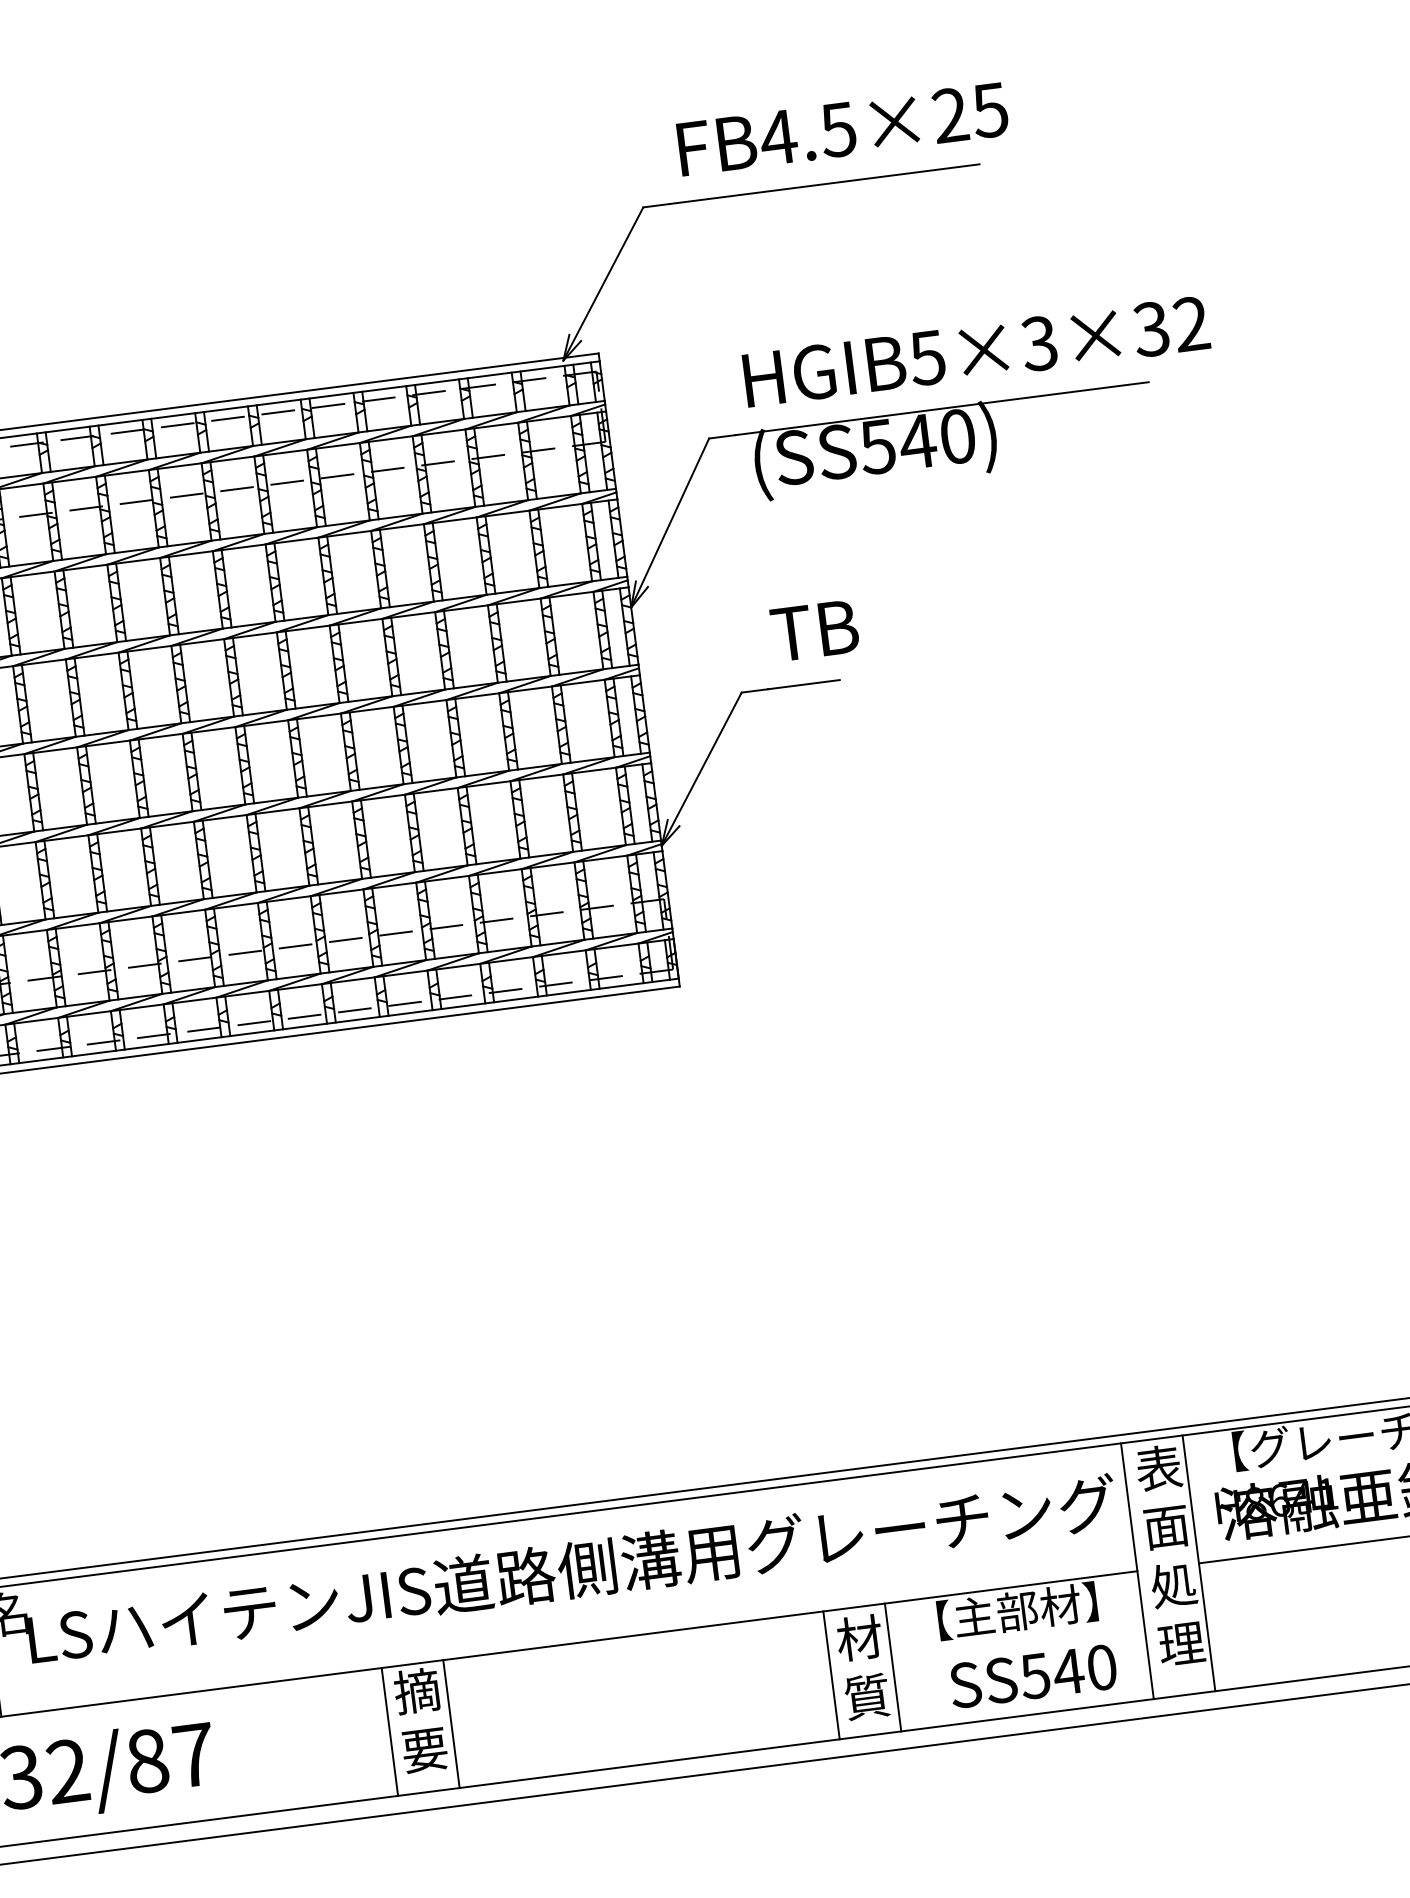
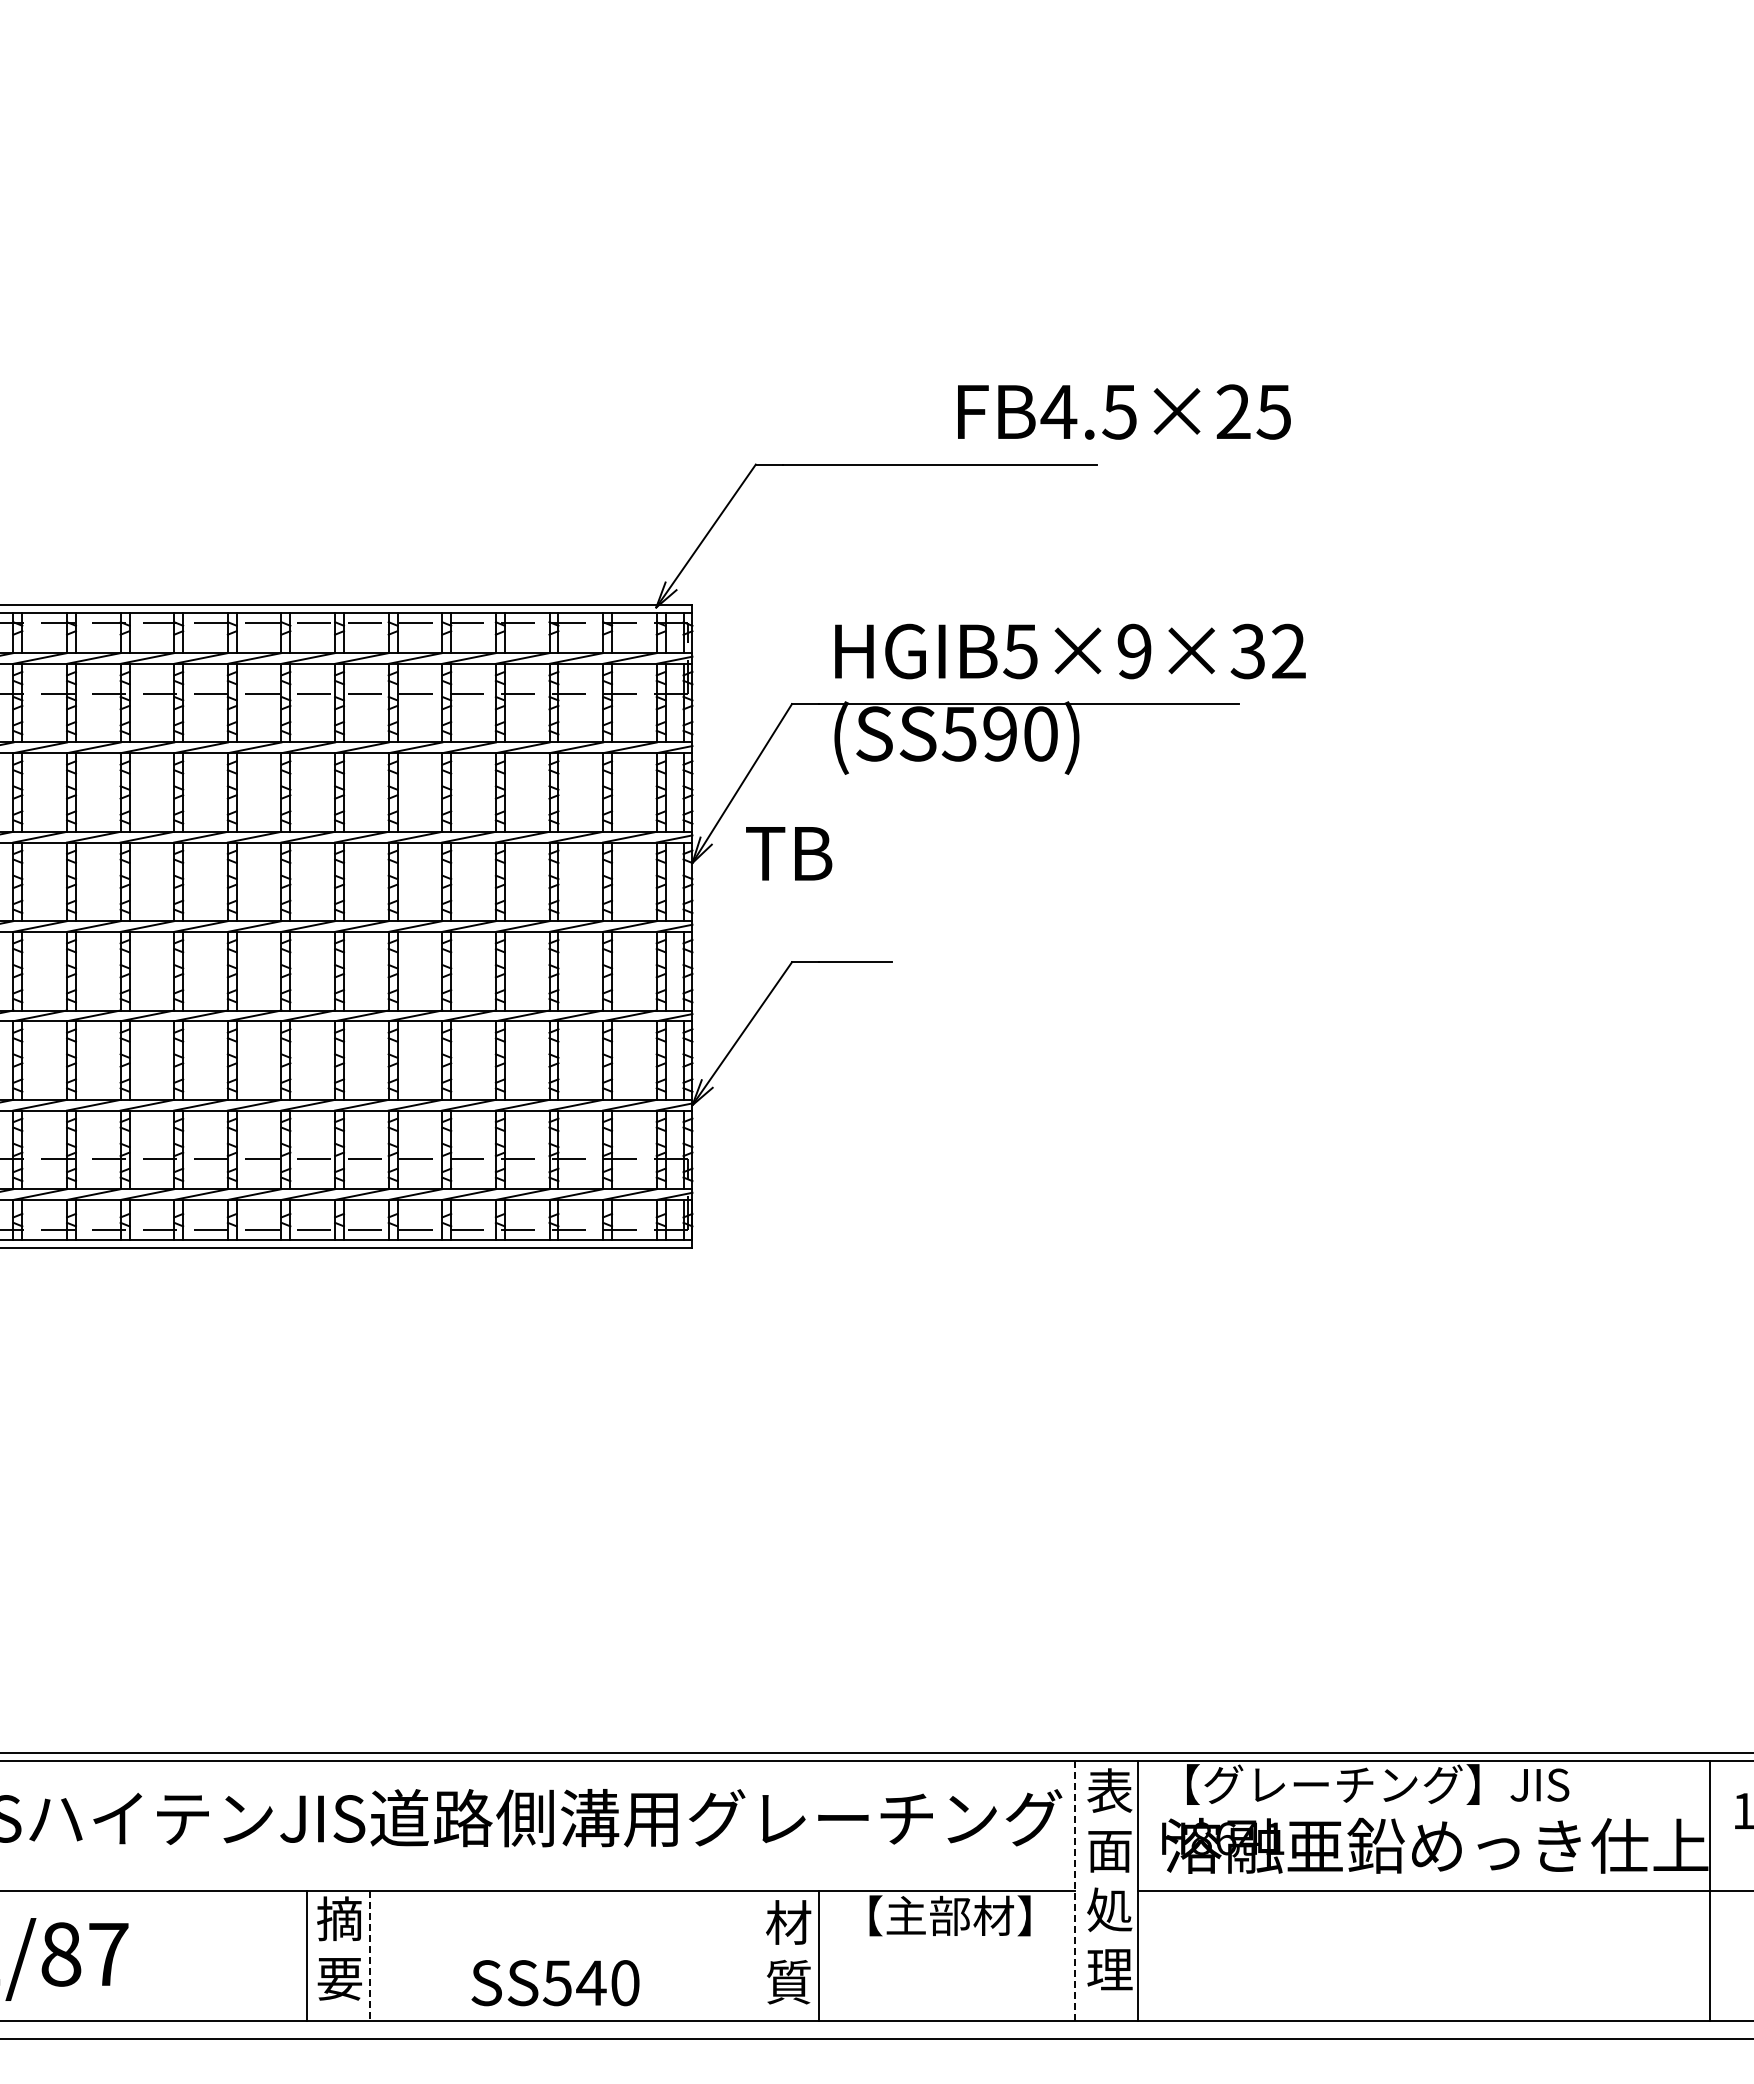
text: (843, 128) -> (1124, 411), moved
text: (1039, 343) -> (1134, 651), HGIB5×3×32 -> HGIB5×9×32
text: (917, 441) -> (999, 733), (SS540) -> (SS590)
text: (815, 630) -> (789, 853), moved
line: (1137, 1571) -> (1075, 1891), solid -> dashed
line: (831, 1675) -> (755, 1956), removed
text: (1033, 1676) -> (555, 1983), moved
line: (451, 1724) -> (369, 1956), solid -> dashed

